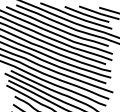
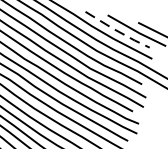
line: (86, 15) -> (116, 31), solid -> dashed

